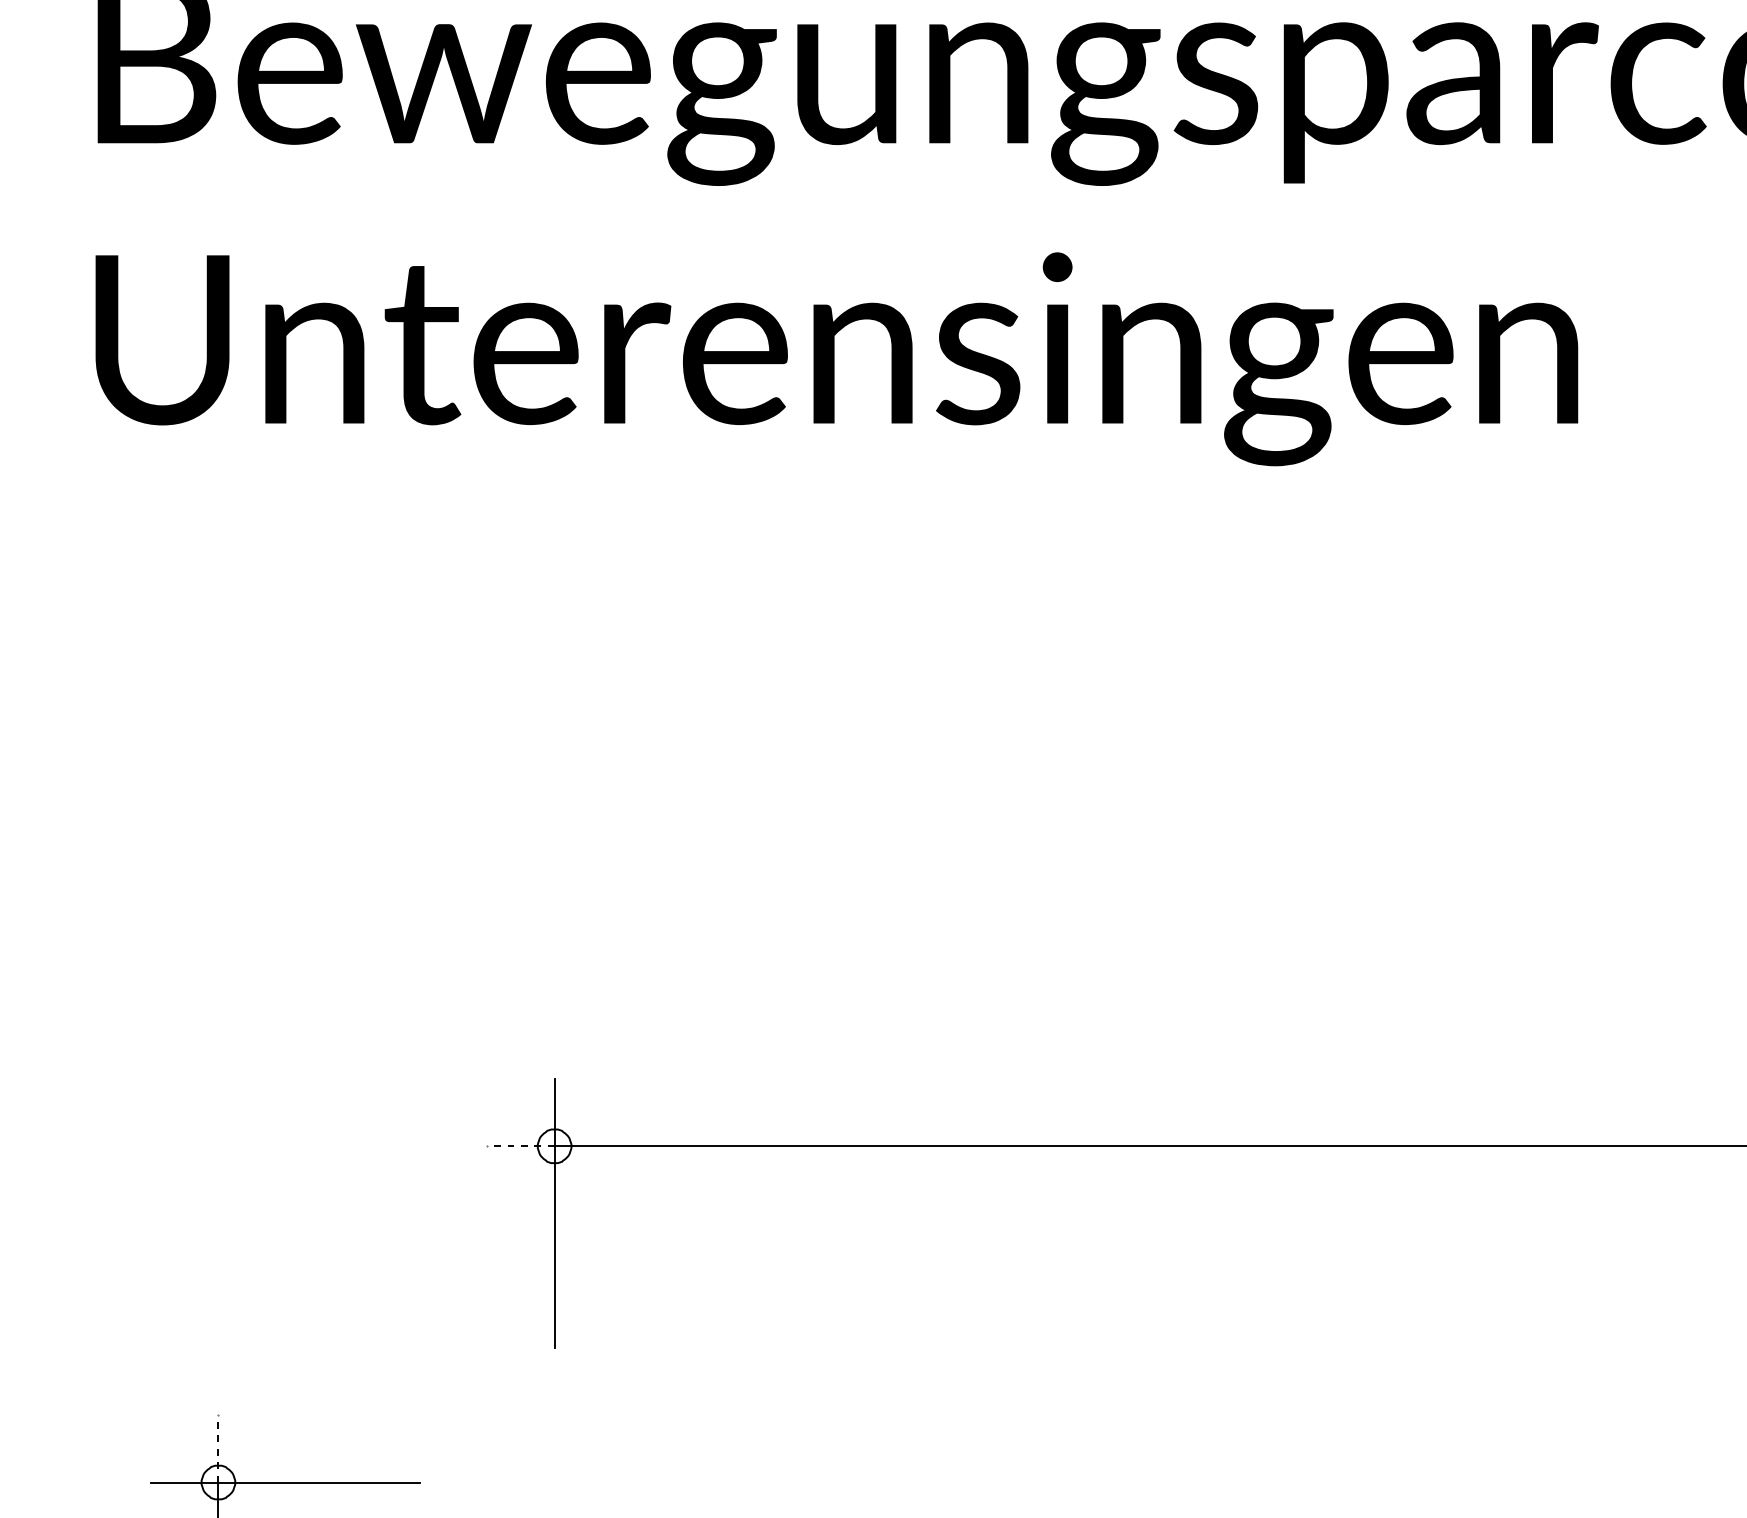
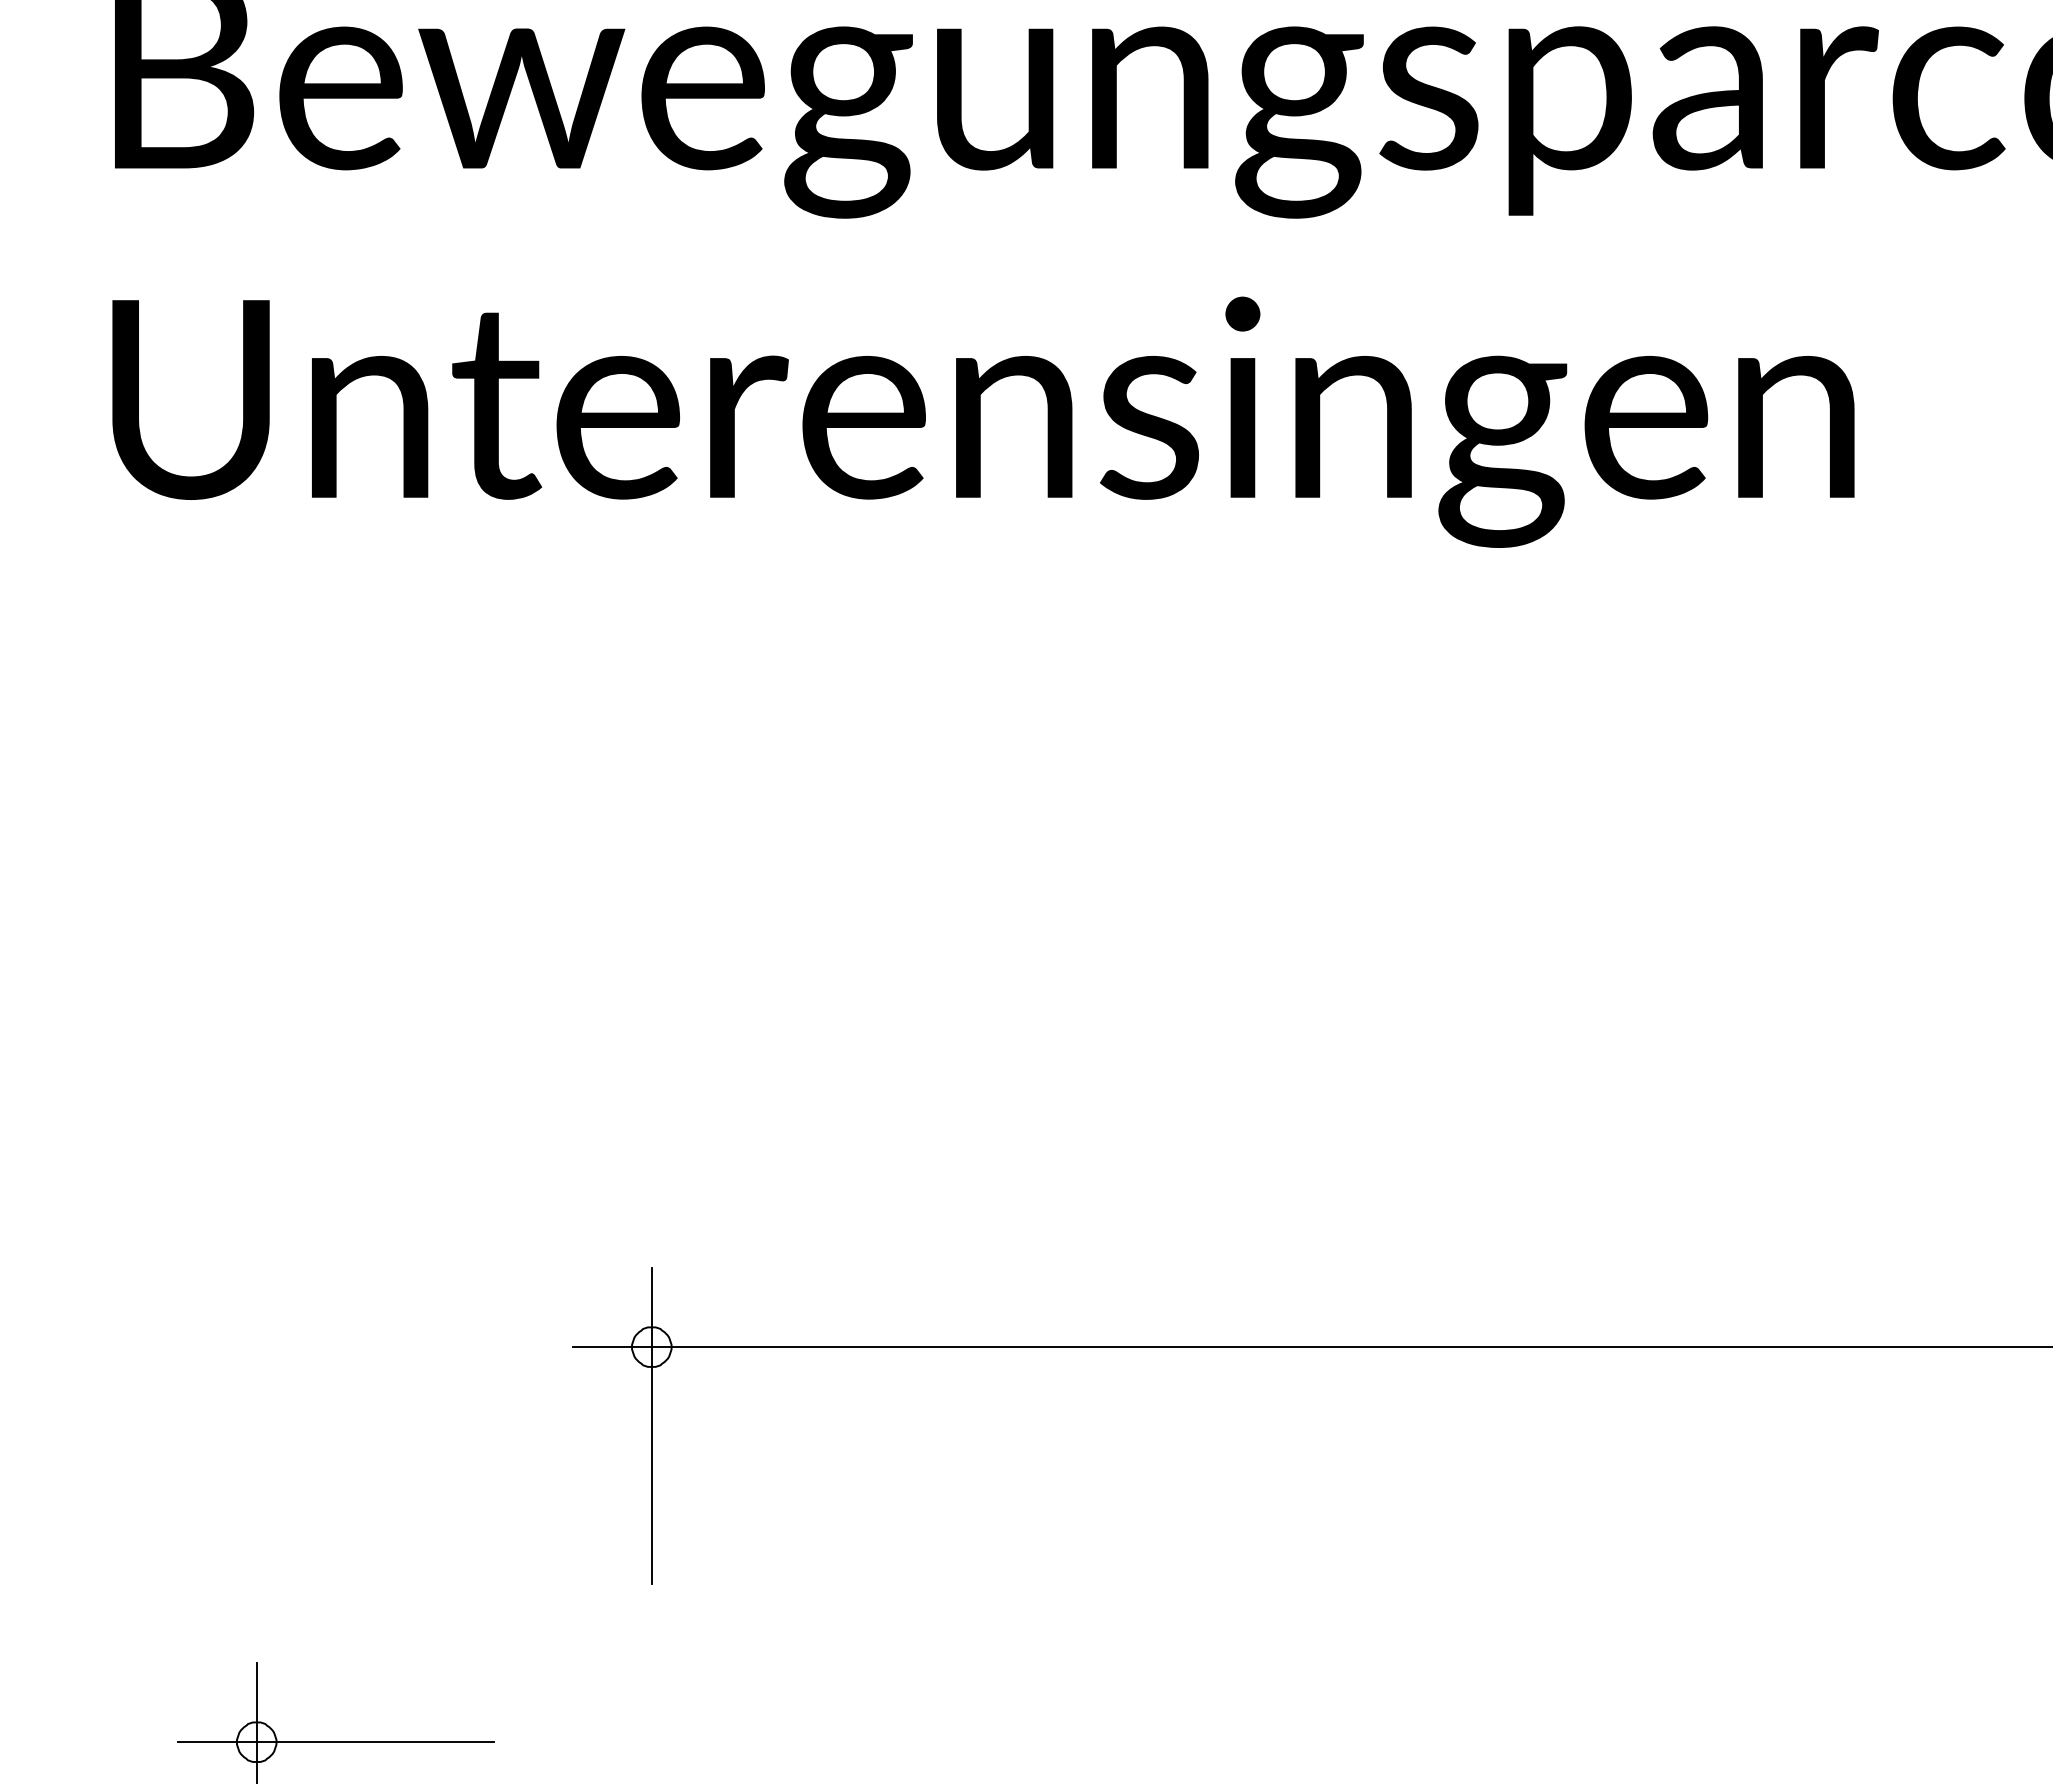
line: (521, 1146) -> (612, 1347), dashed -> solid
line: (218, 1448) -> (256, 1702), dashed -> solid

